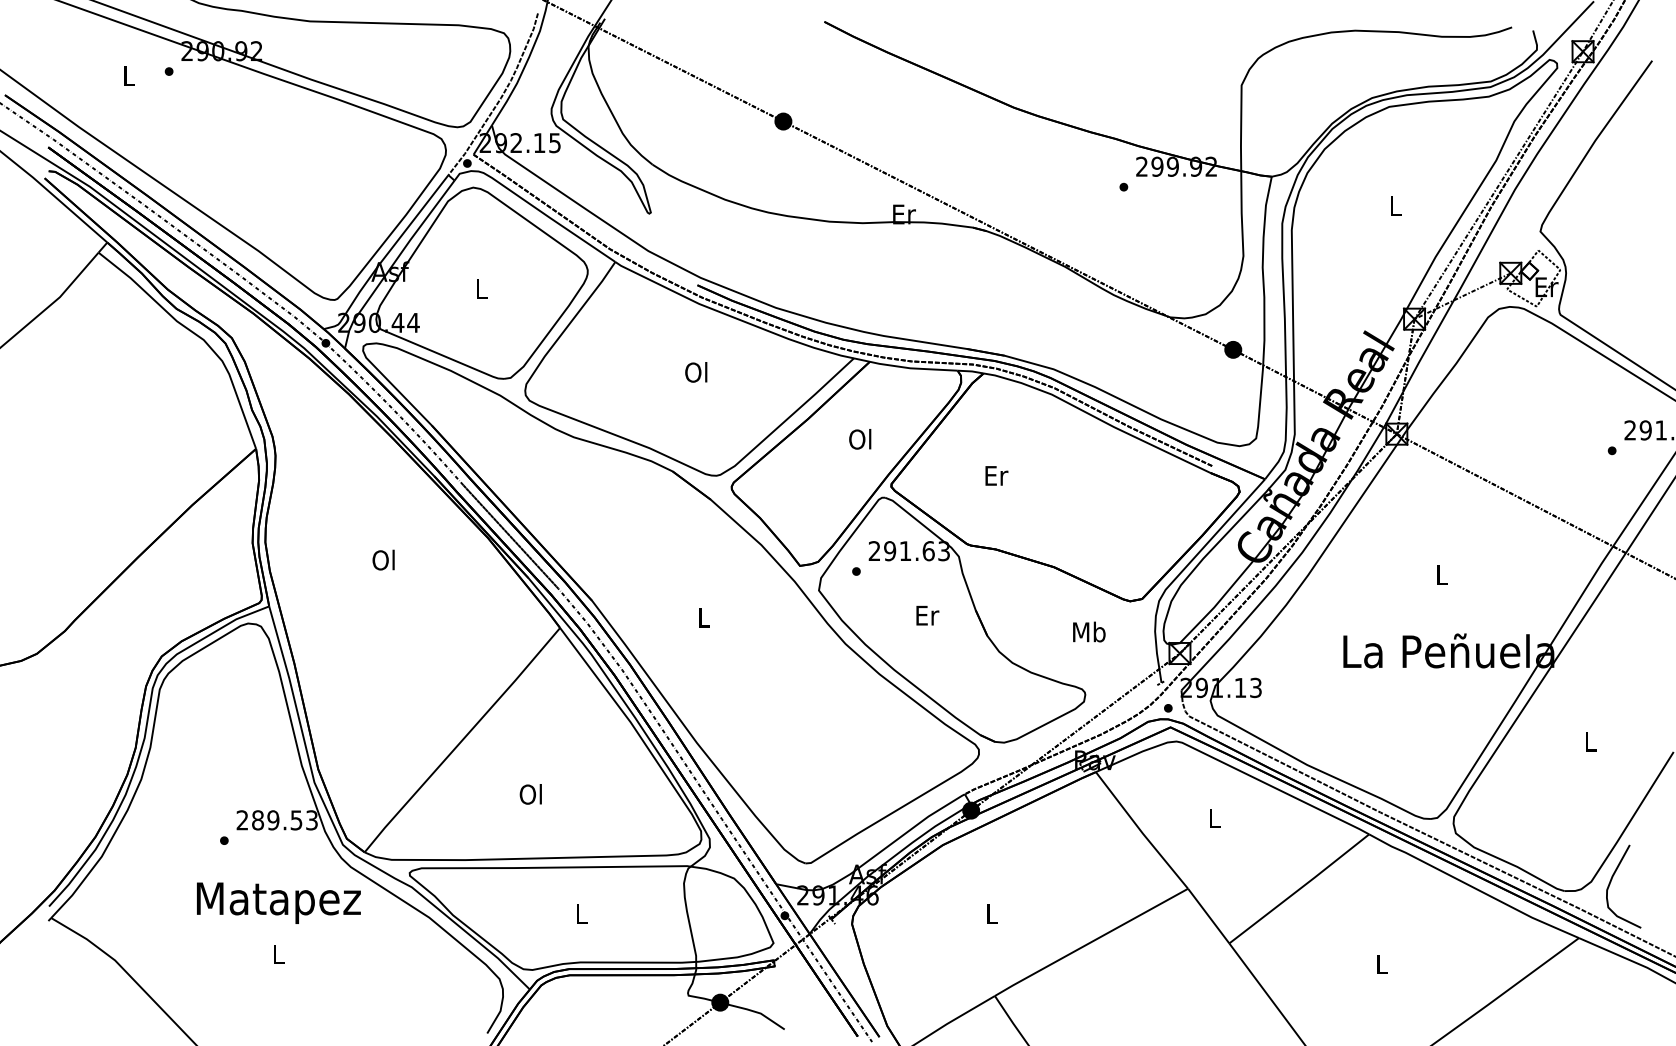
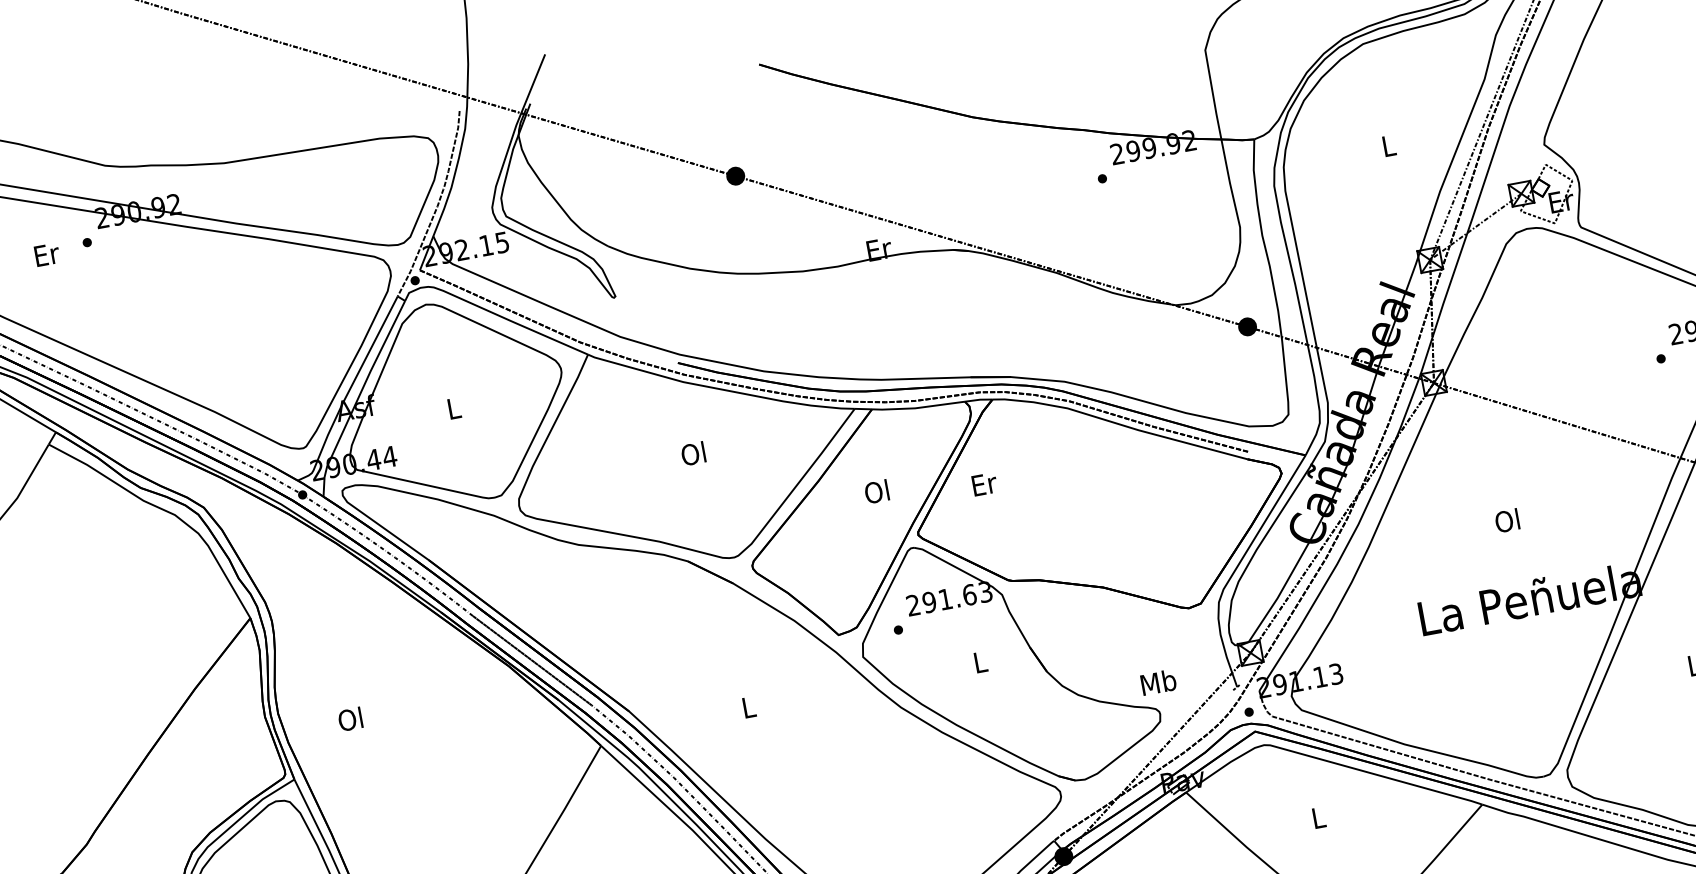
text: (129, 75) -> (46, 254), L -> Er
text: (996, 475) -> (984, 483), moved
text: (383, 559) -> (350, 718), moved
text: (1441, 574) -> (1507, 520), L -> Ol
text: (927, 615) -> (980, 662), Er -> L
text: (1089, 631) -> (1158, 681), moved

